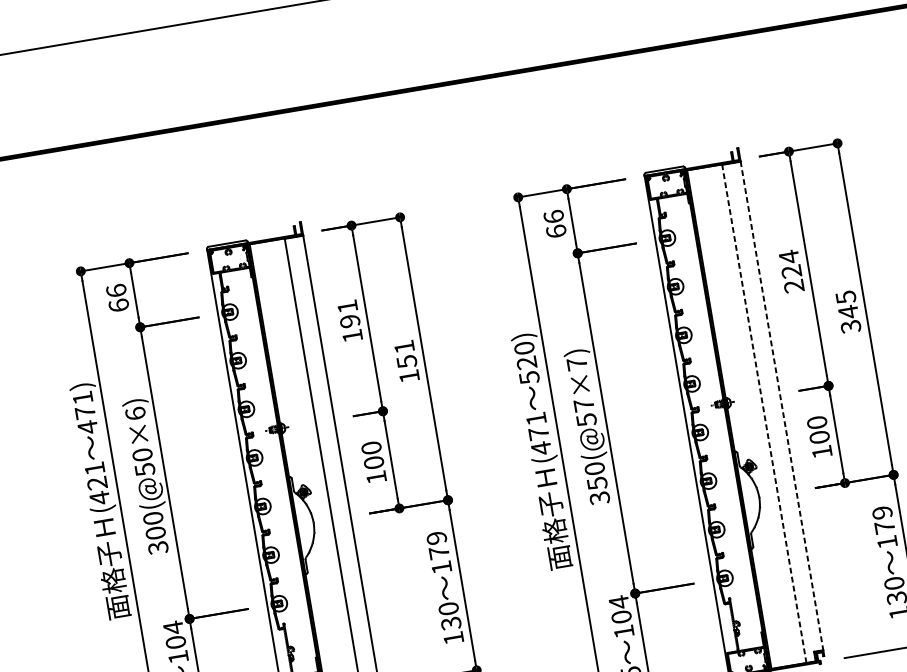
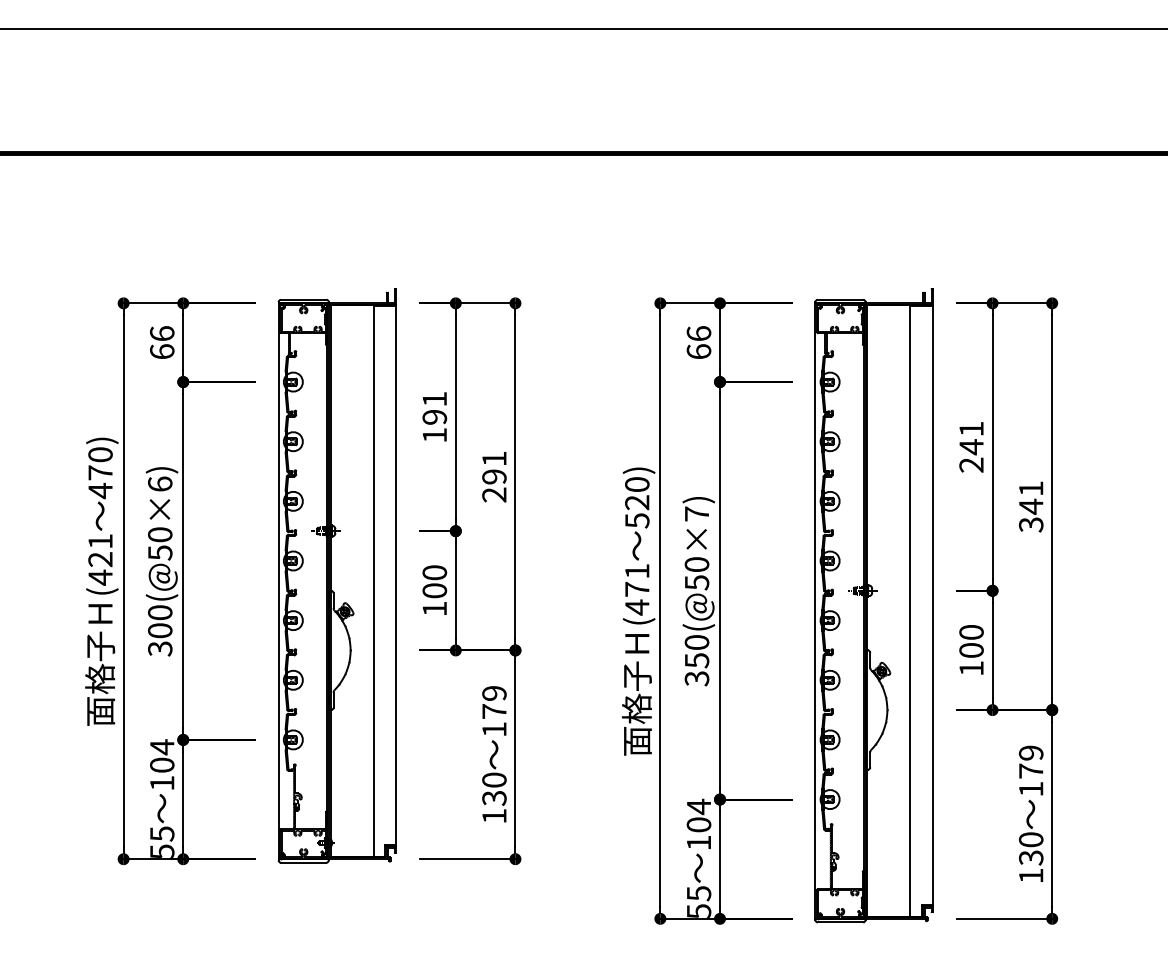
text: (790, 264) -> (971, 438), 224 -> 241
text: (846, 297) -> (1031, 488), 345 -> 341
text: (408, 368) -> (494, 485), 151 -> 291
text: (82, 397) -> (100, 454), 471) -> 470)
text: (583, 405) -> (696, 564), 350(@57×7) -> 350(@50×7)
line: (781, 406) -> (932, 605), dashed -> solid
line: (764, 414) -> (910, 611), dashed -> solid

